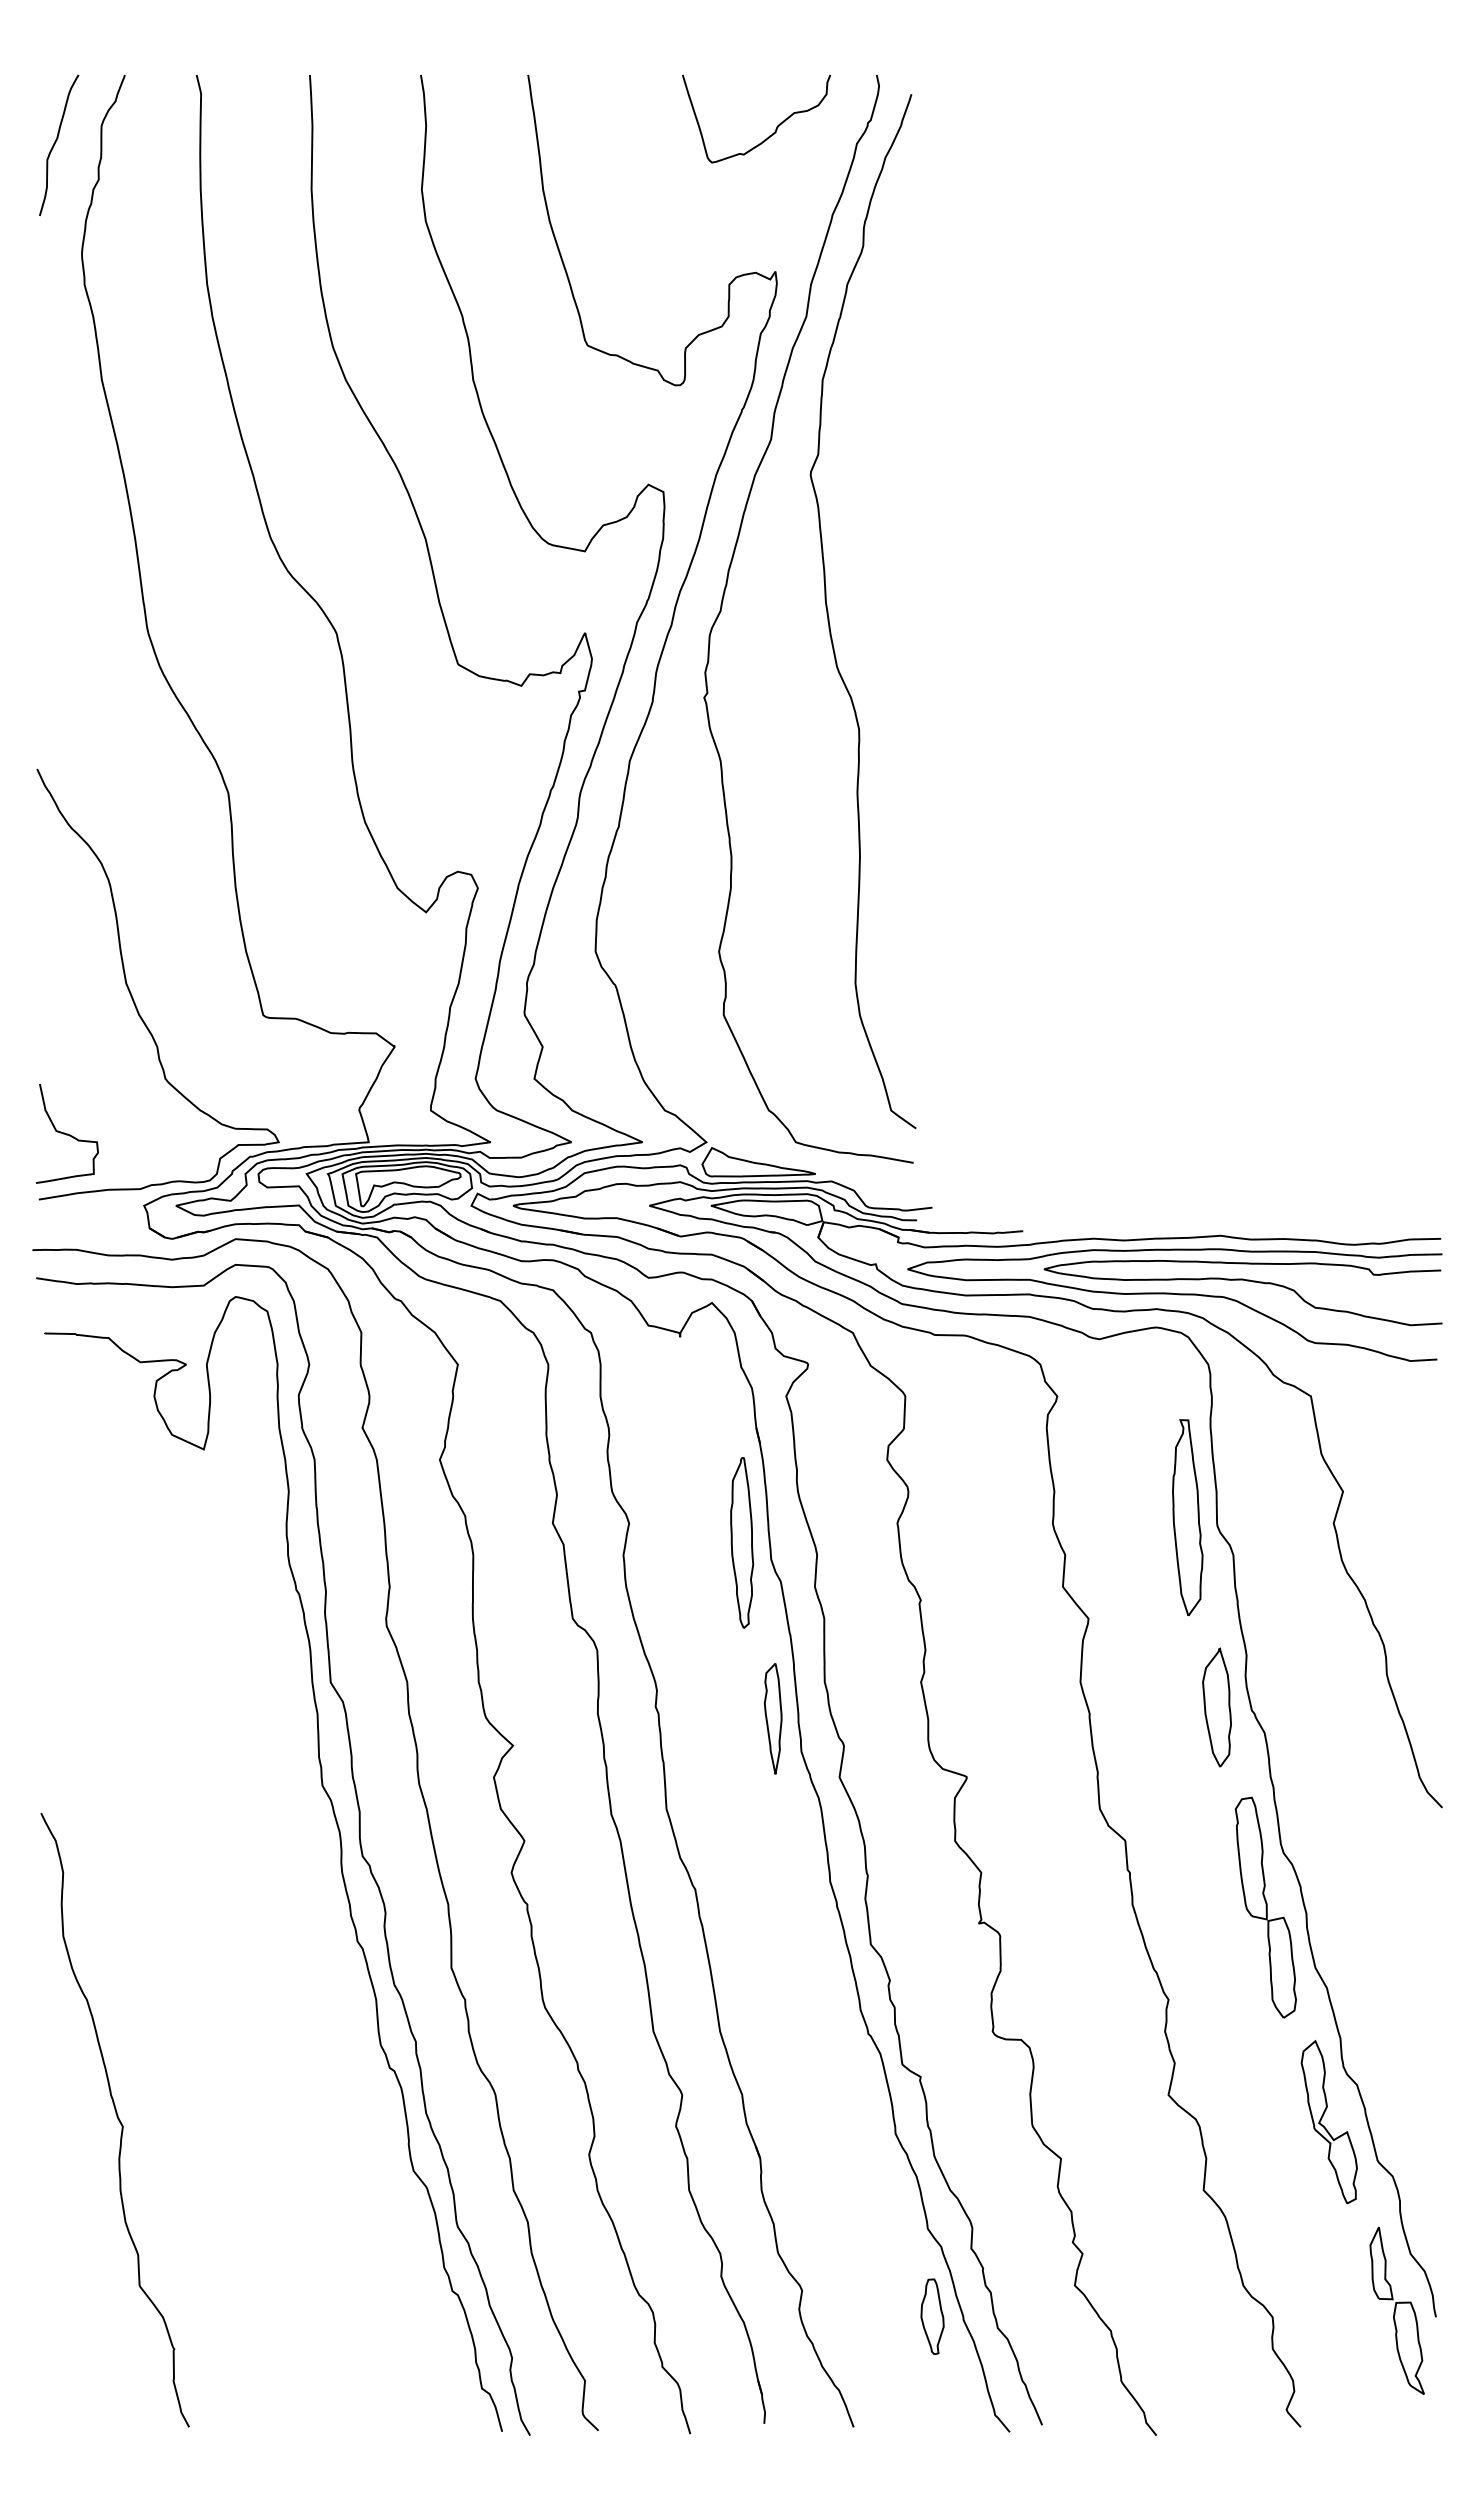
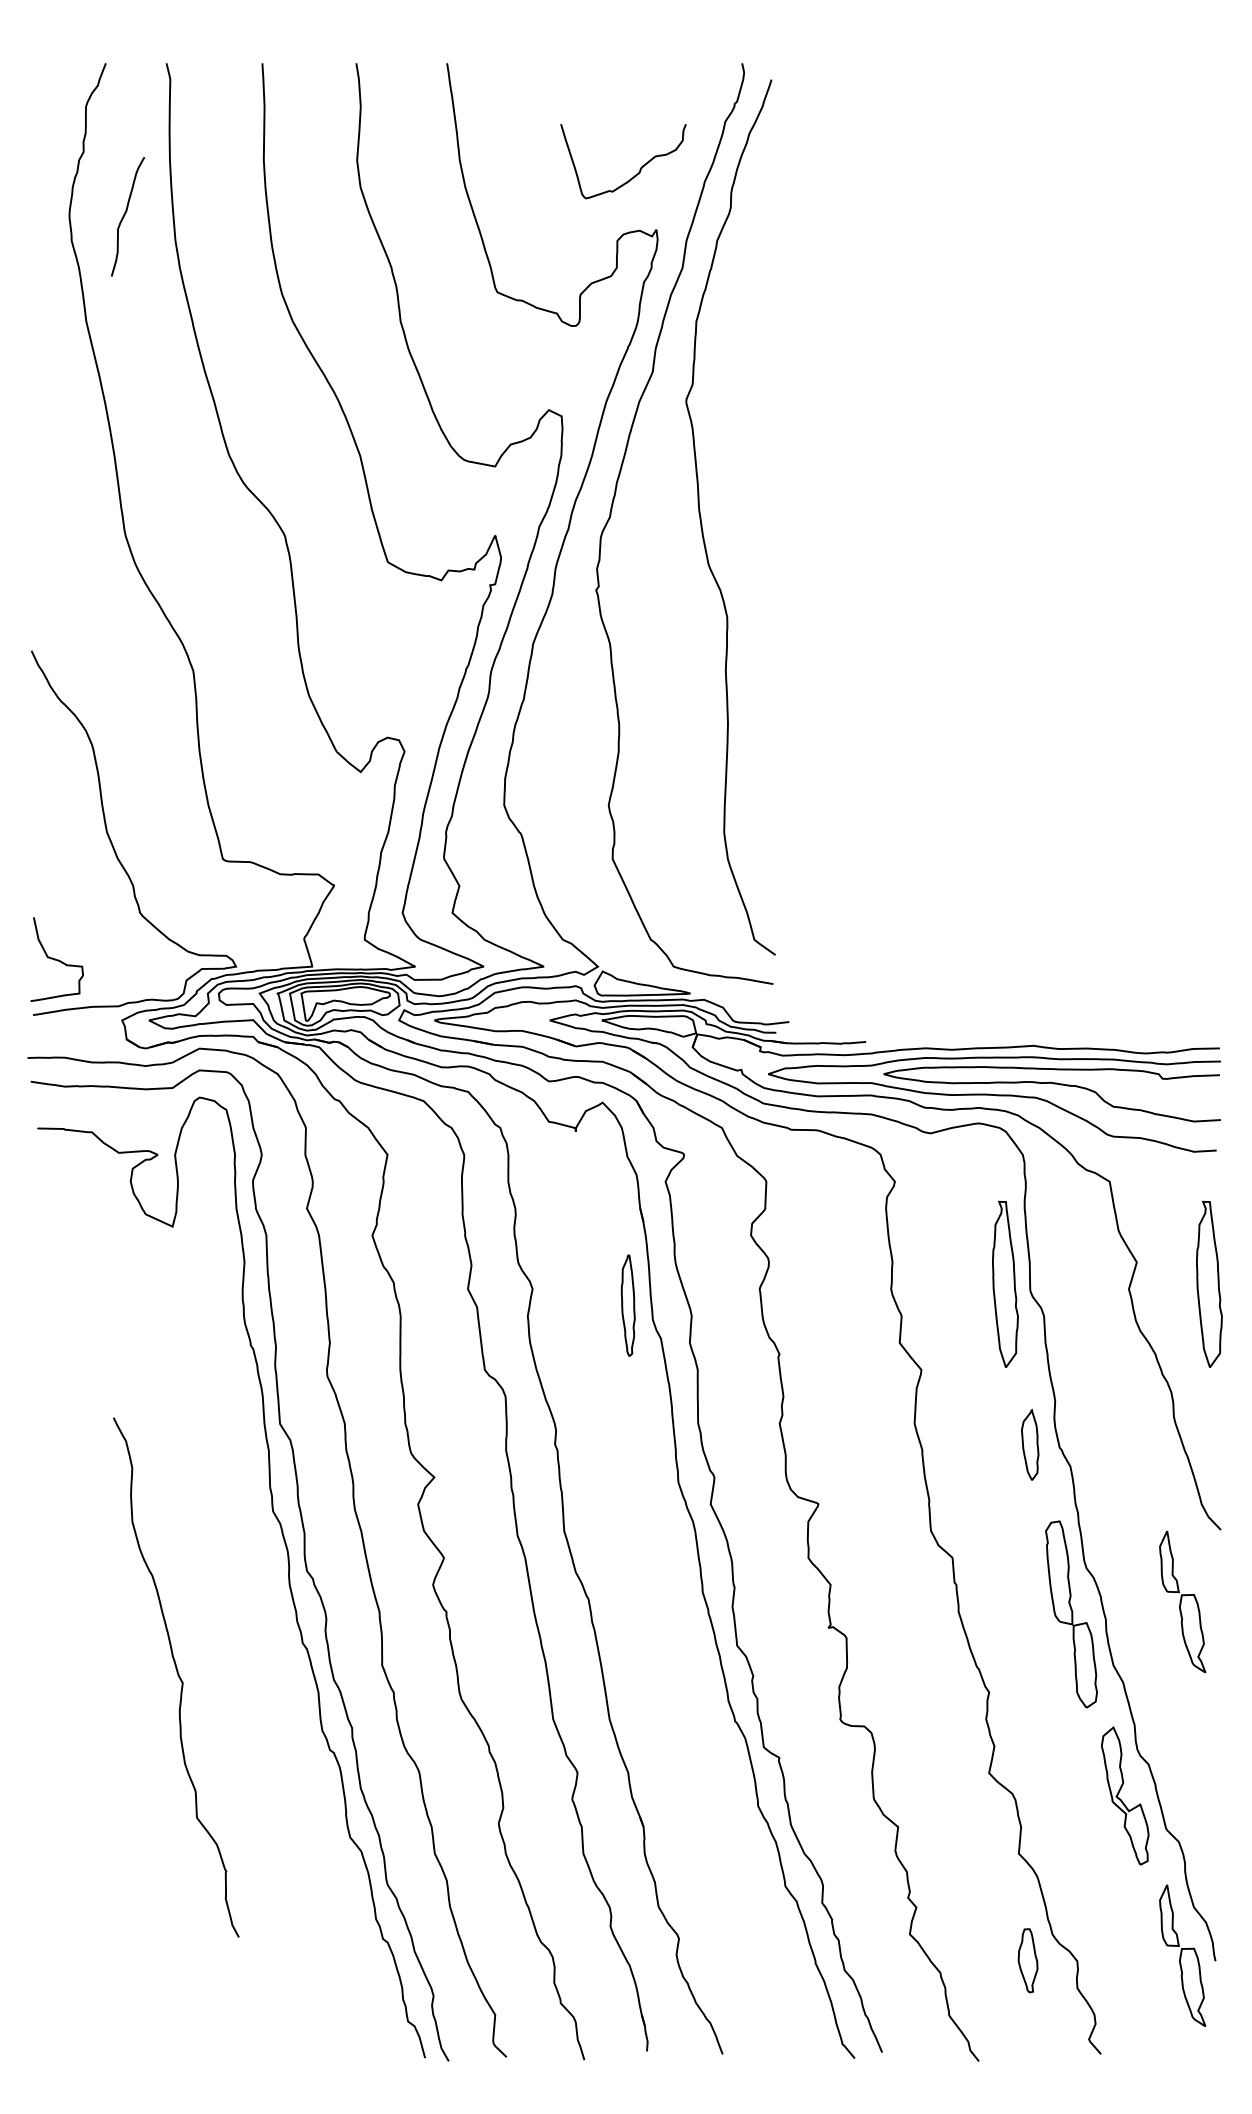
curve: (769, 135) -> (634, 175), moved
curve: (55, 144) -> (124, 216), moved
part: (1428, 1517) -> (1209, 1284), added
part: (742, 1542) -> (628, 1305), size x0.7
part: (1216, 1707) -> (1029, 1445), size x0.7
part: (772, 1718) -> (653, 1454), removed
part: (1396, 1892) -> (1182, 1601), added
curve: (117, 2119) -> (178, 1676), moved
part: (932, 2316) -> (1028, 1960), moved

